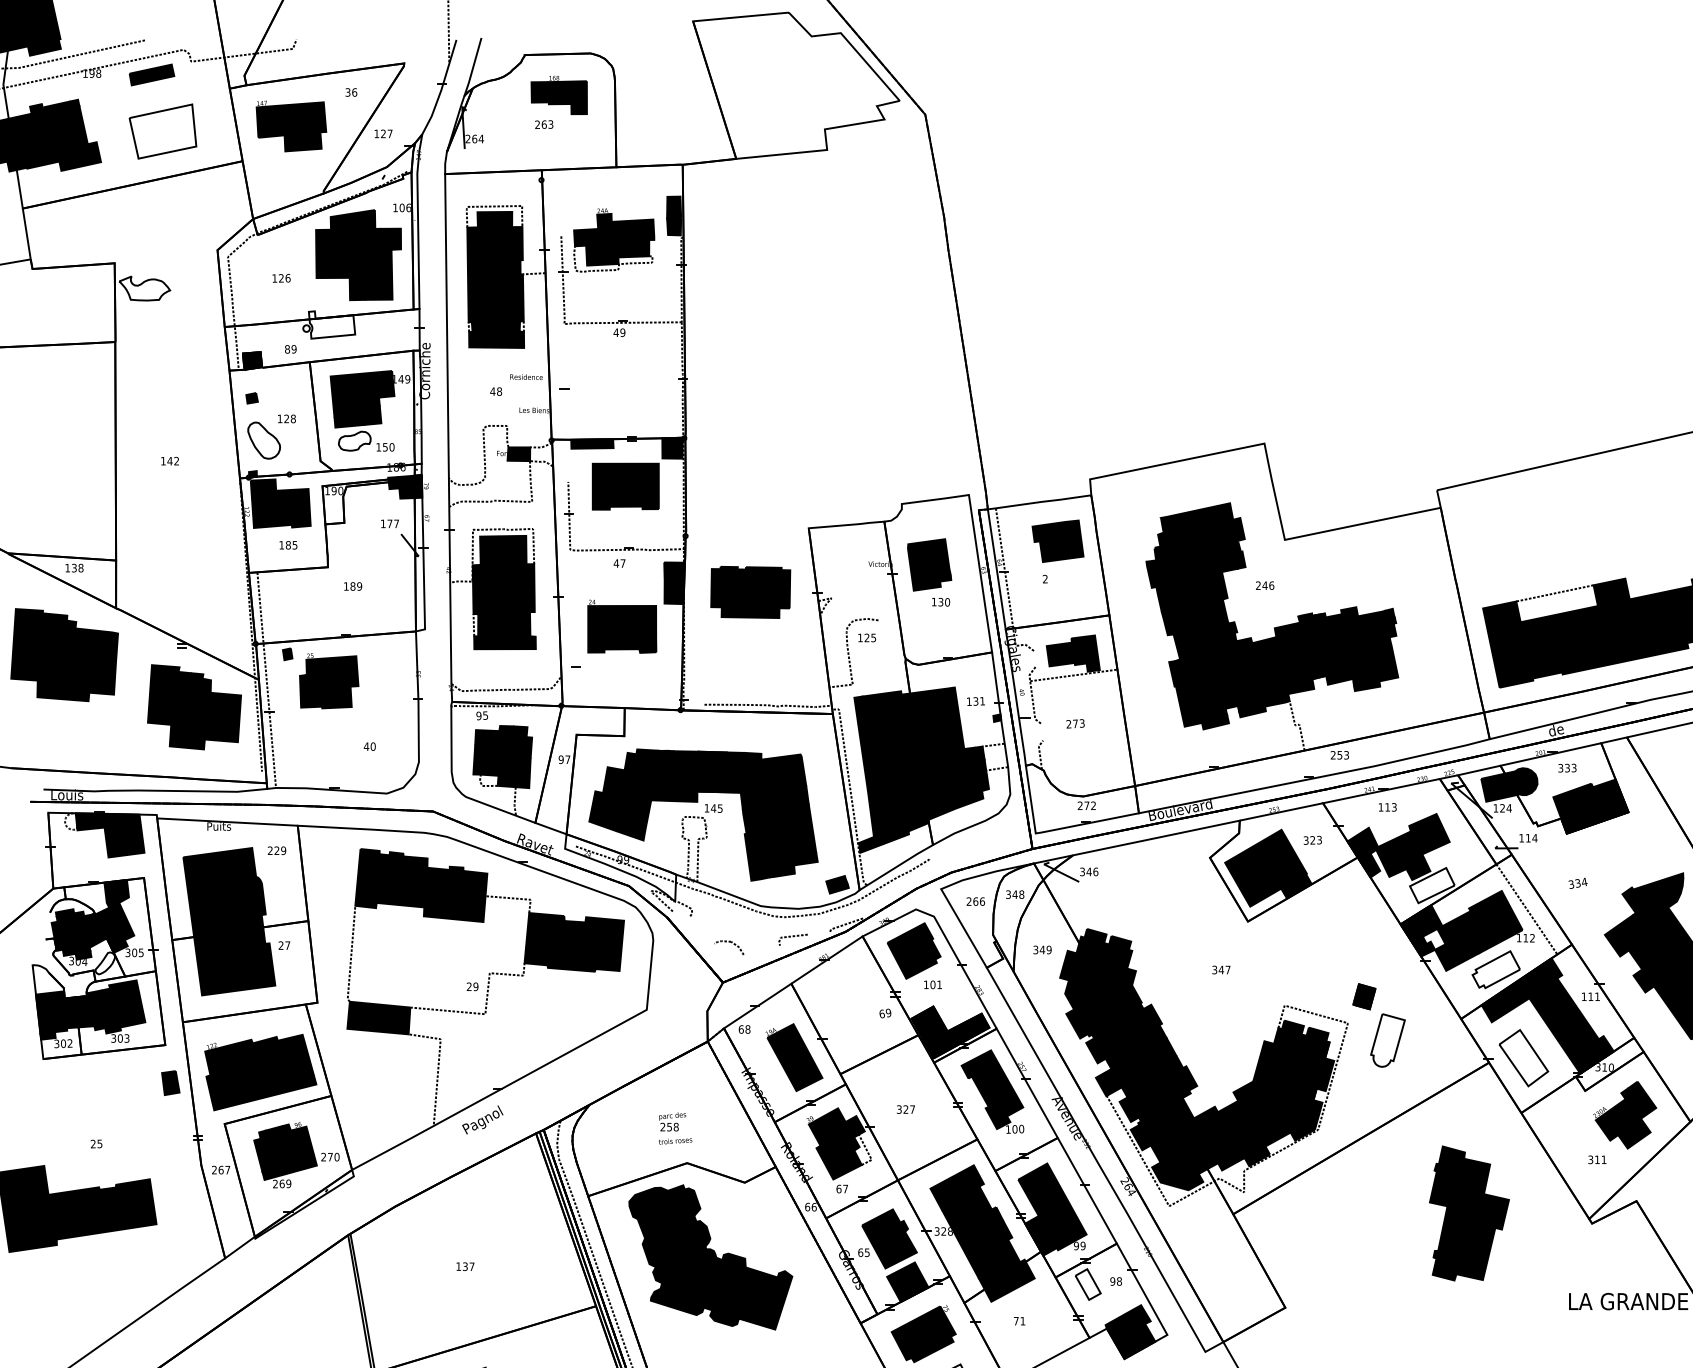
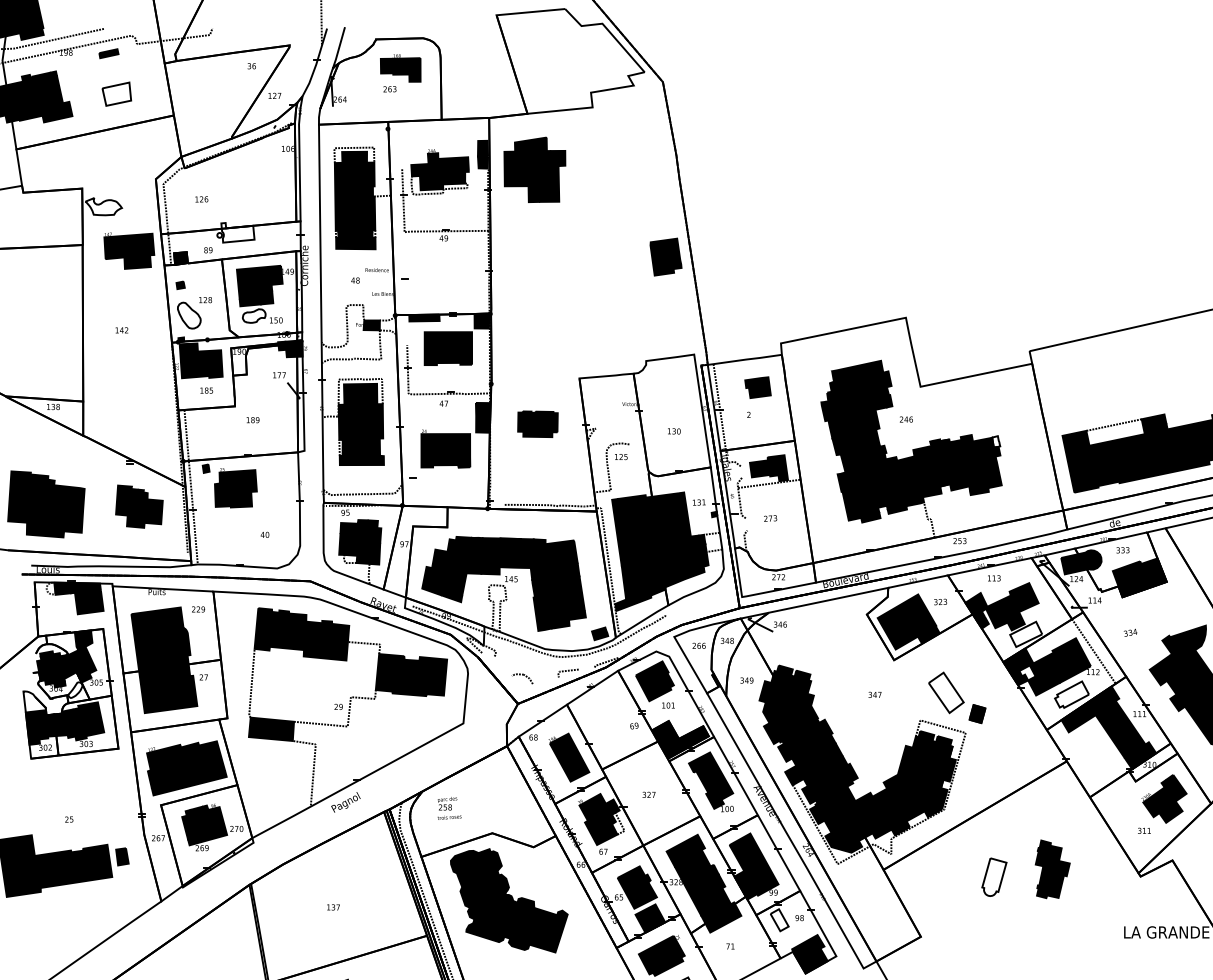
part: (151, 74) -> (108, 53), size x0.6
part: (291, 126) -> (129, 251), moved
part: (162, 131) -> (116, 94), size x0.6
part: (358, 255) -> (534, 170), moved
part: (1057, 540) -> (757, 387), size x0.7
part: (929, 564) -> (665, 256), moved
part: (750, 591) -> (537, 423), size x0.7
fill: (1390, 616) -> (996, 441), removed
part: (64, 655) -> (46, 504), moved
part: (194, 707) -> (139, 506), size x0.7
part: (1387, 1040) -> (994, 877), moved
part: (1523, 1058) -> (946, 693), moved
part: (170, 1083) -> (122, 857), moved
text: (675, 1128) -> (449, 808), moved
part: (1469, 1213) -> (1052, 869), size x0.6

